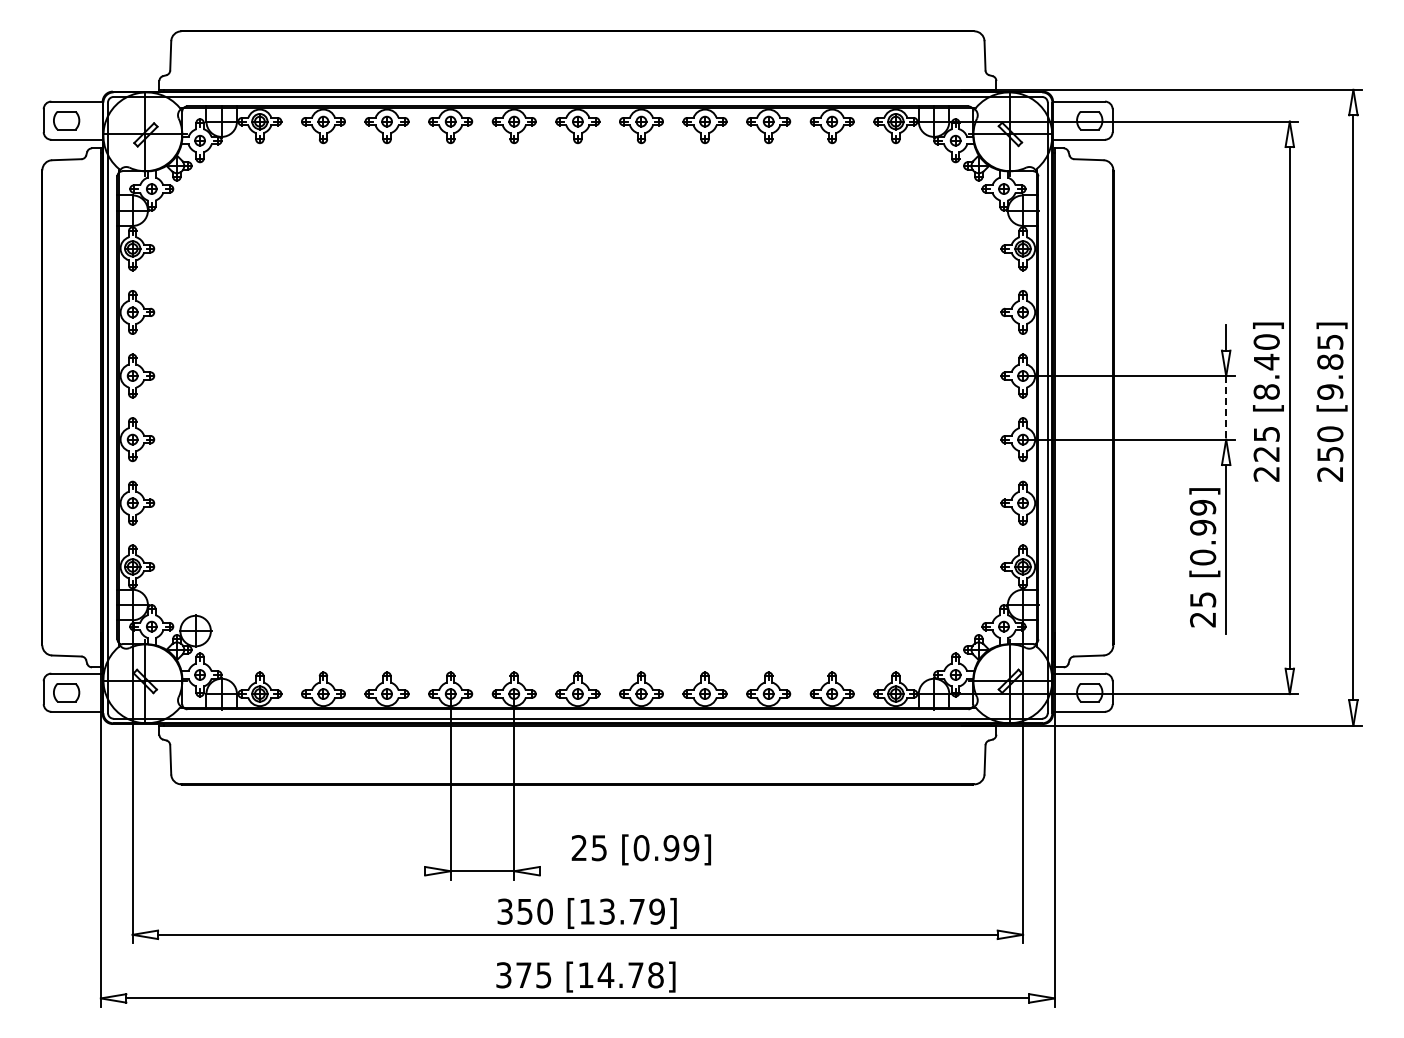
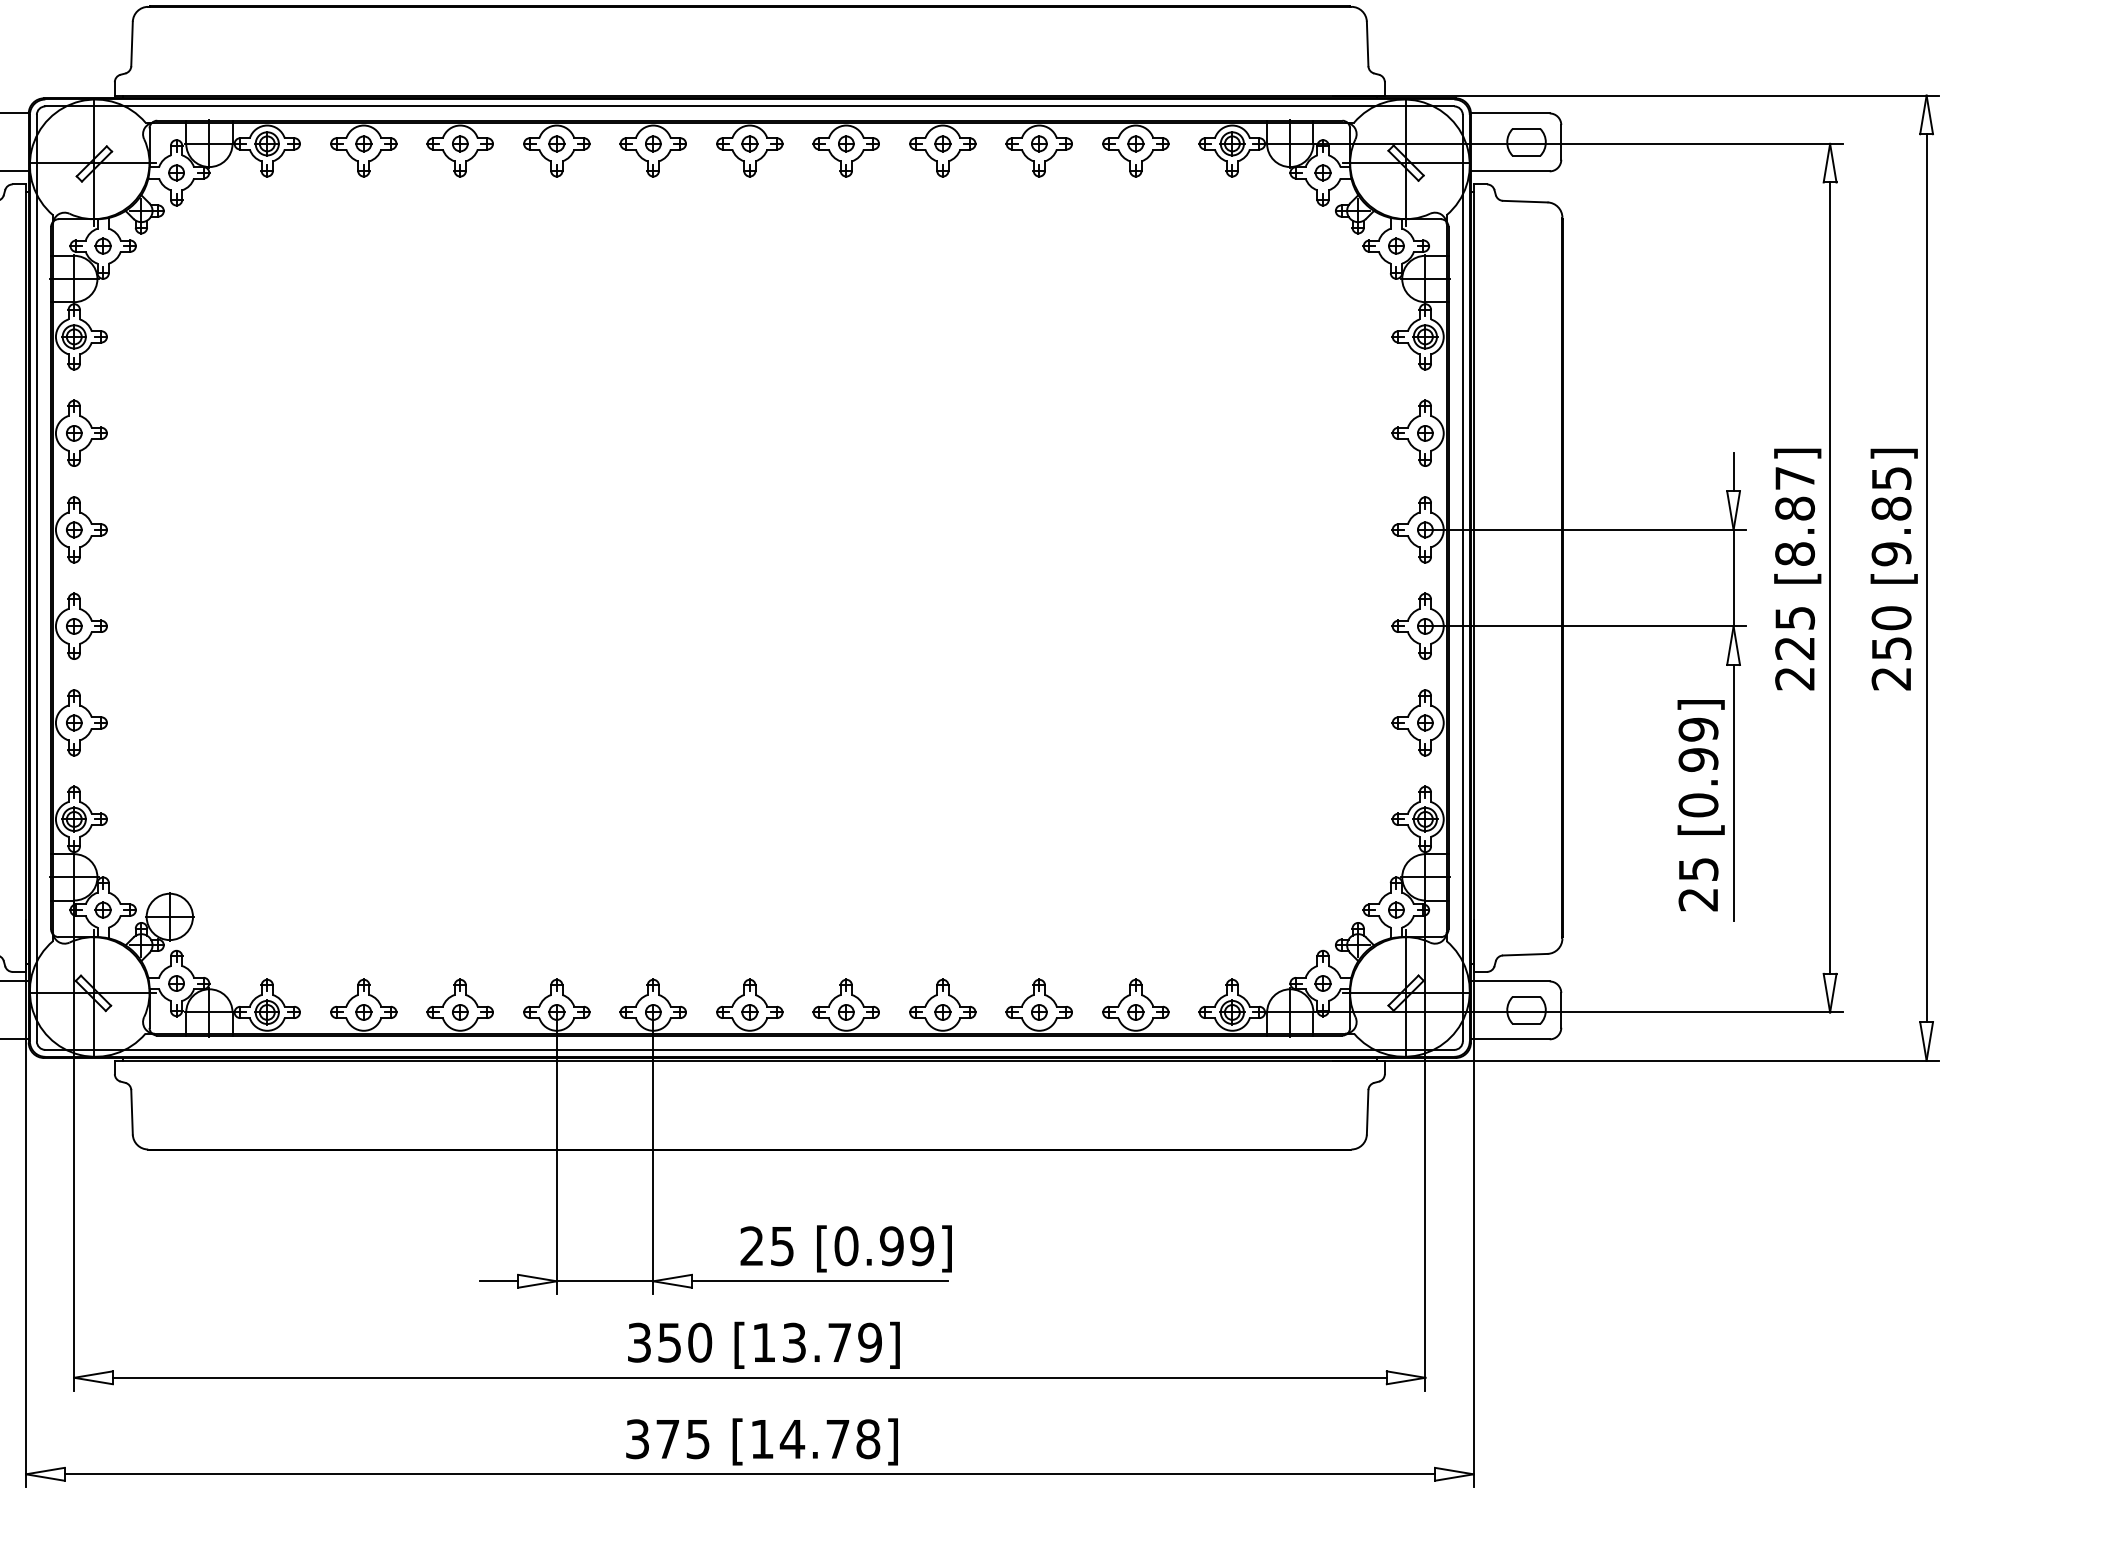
text: (1266, 352) -> (1794, 494), [8.40] -> [8.87]
line: (1226, 407) -> (1734, 577), dashed -> solid
line: (412, 871) -> (498, 1281), added
line: (623, 871) -> (819, 1281), added

